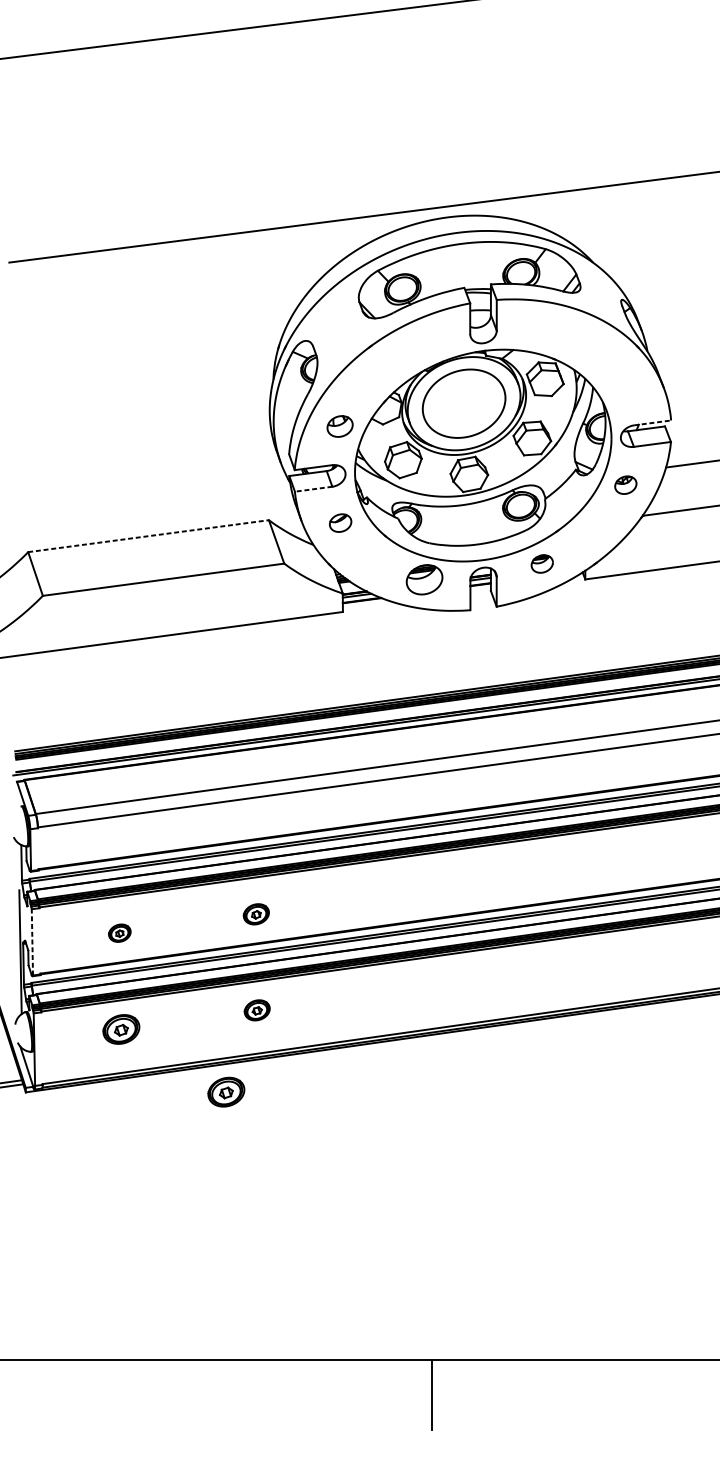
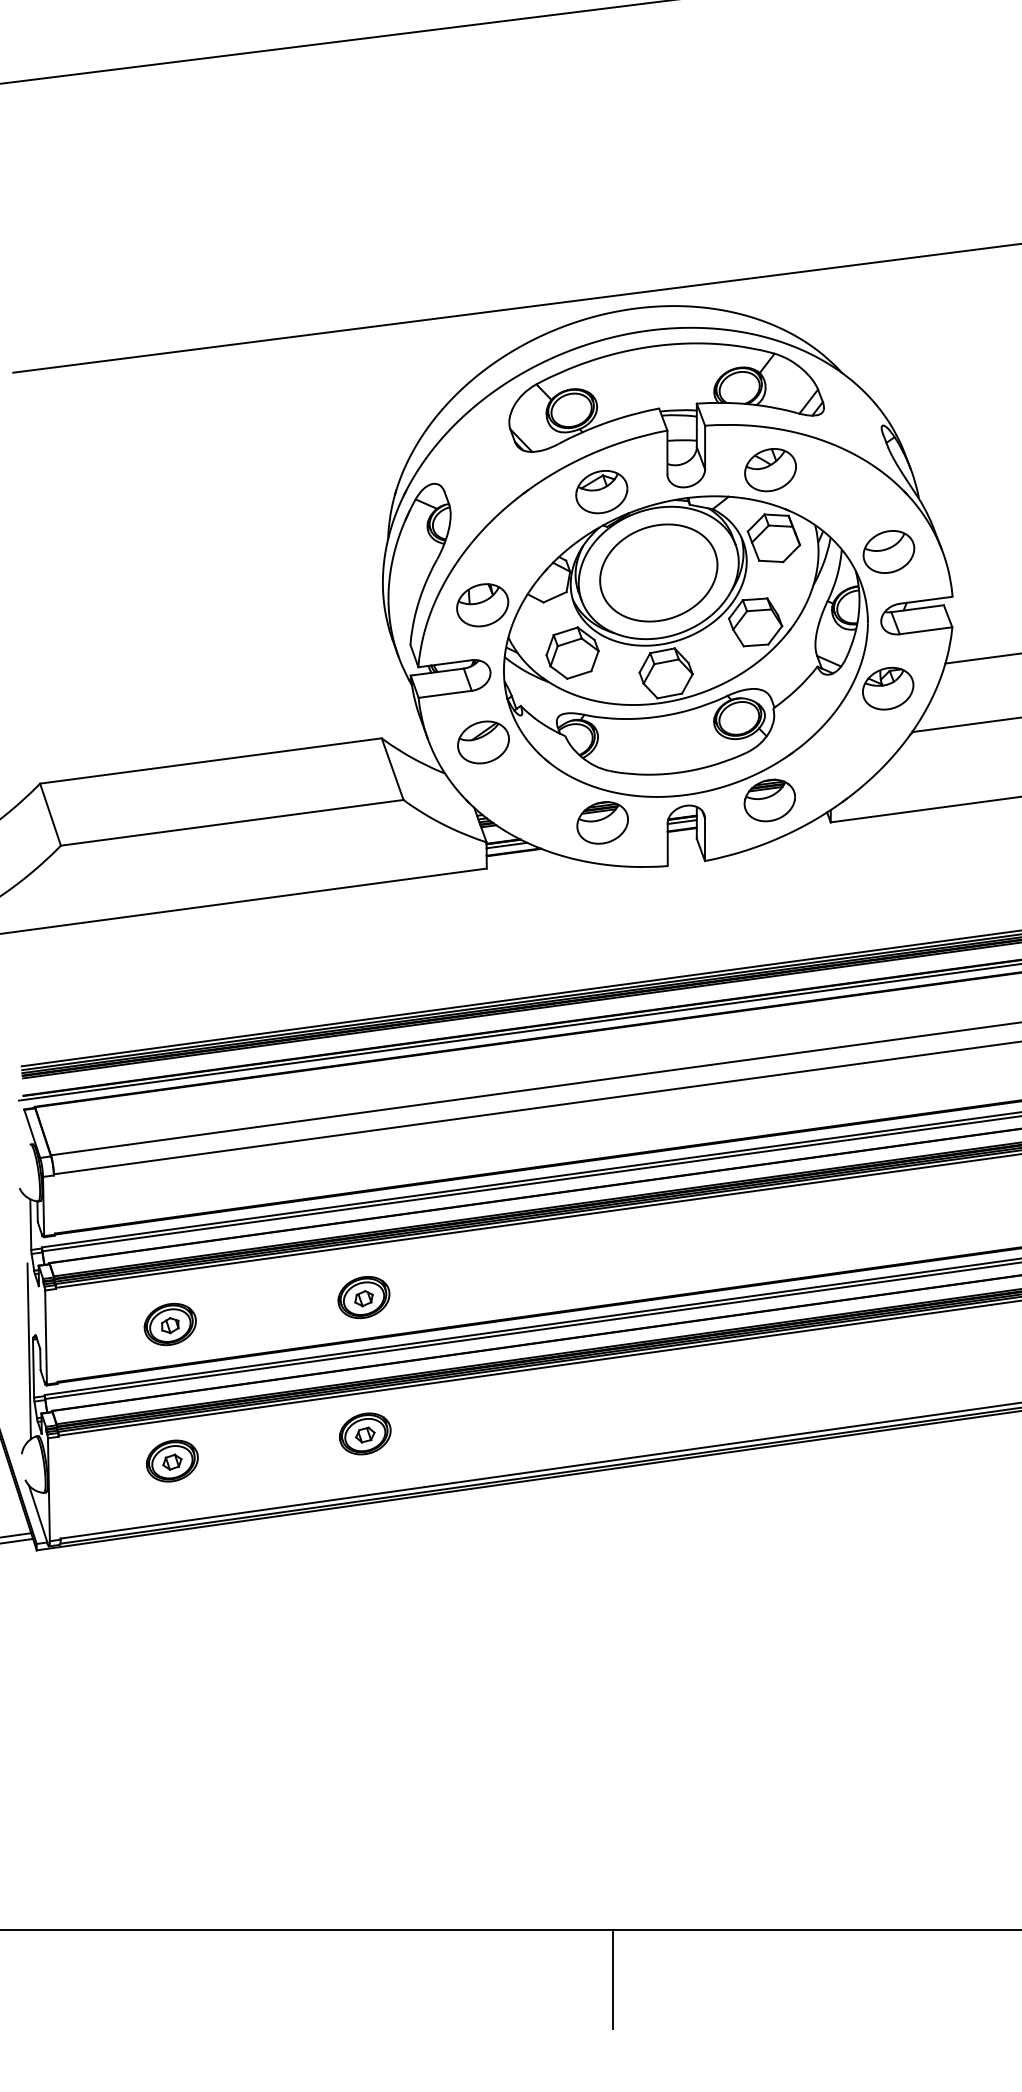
part: (542, 331) -> (770, 470), added
part: (423, 347) -> (601, 492), added
part: (625, 388) -> (888, 551), added
line: (652, 423) -> (926, 600), dashed -> solid
part: (339, 426) -> (482, 605), size x1.43
part: (625, 485) -> (888, 688), size x1.67
line: (313, 489) -> (445, 694), dashed -> solid
part: (340, 523) -> (483, 742), size x1.67
line: (148, 535) -> (211, 760), dashed -> solid
part: (542, 564) -> (769, 800), size x1.67
part: (256, 914) -> (363, 1297), size x1.43
part: (119, 933) -> (169, 1324), size x1.67
line: (32, 942) -> (46, 1337), dashed -> solid
part: (256, 1010) -> (364, 1433), size x1.43
part: (225, 1091) -> (320, 1549), removed

